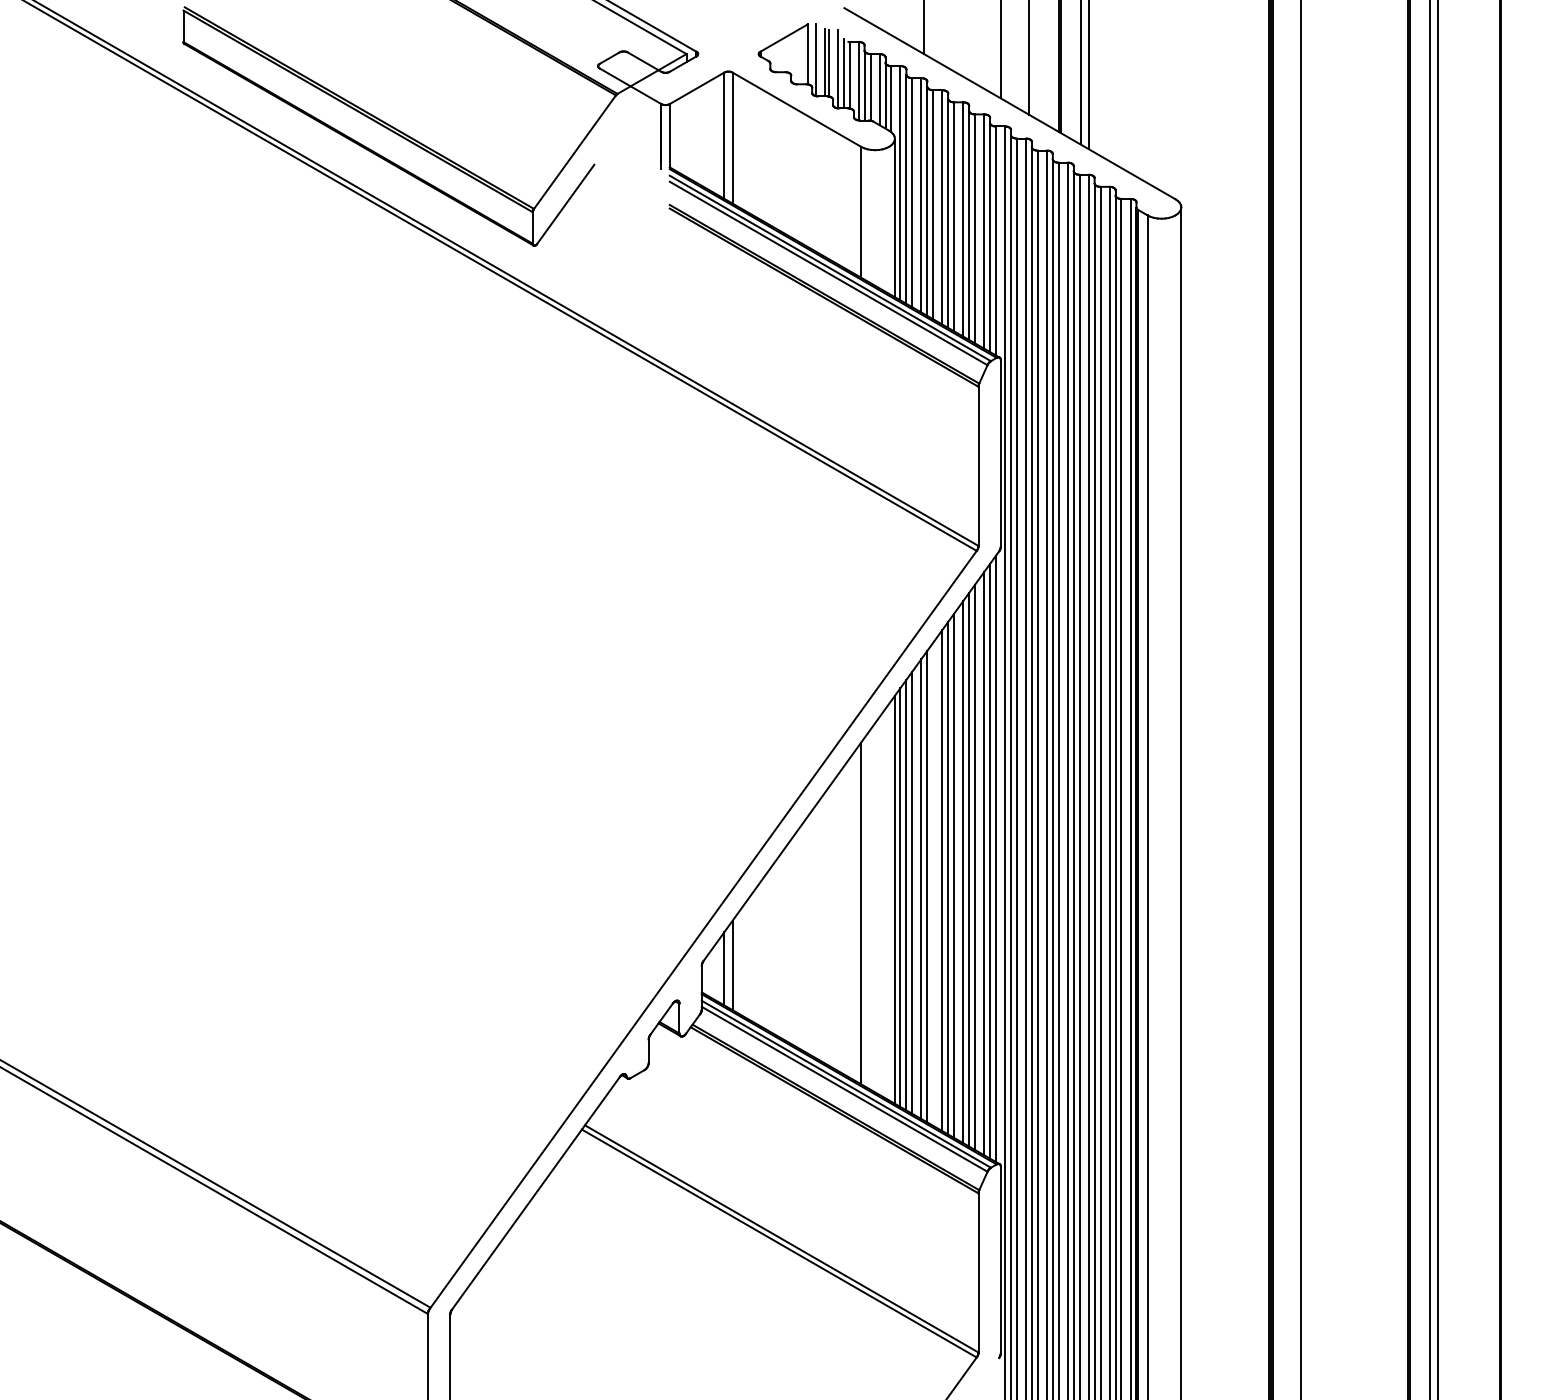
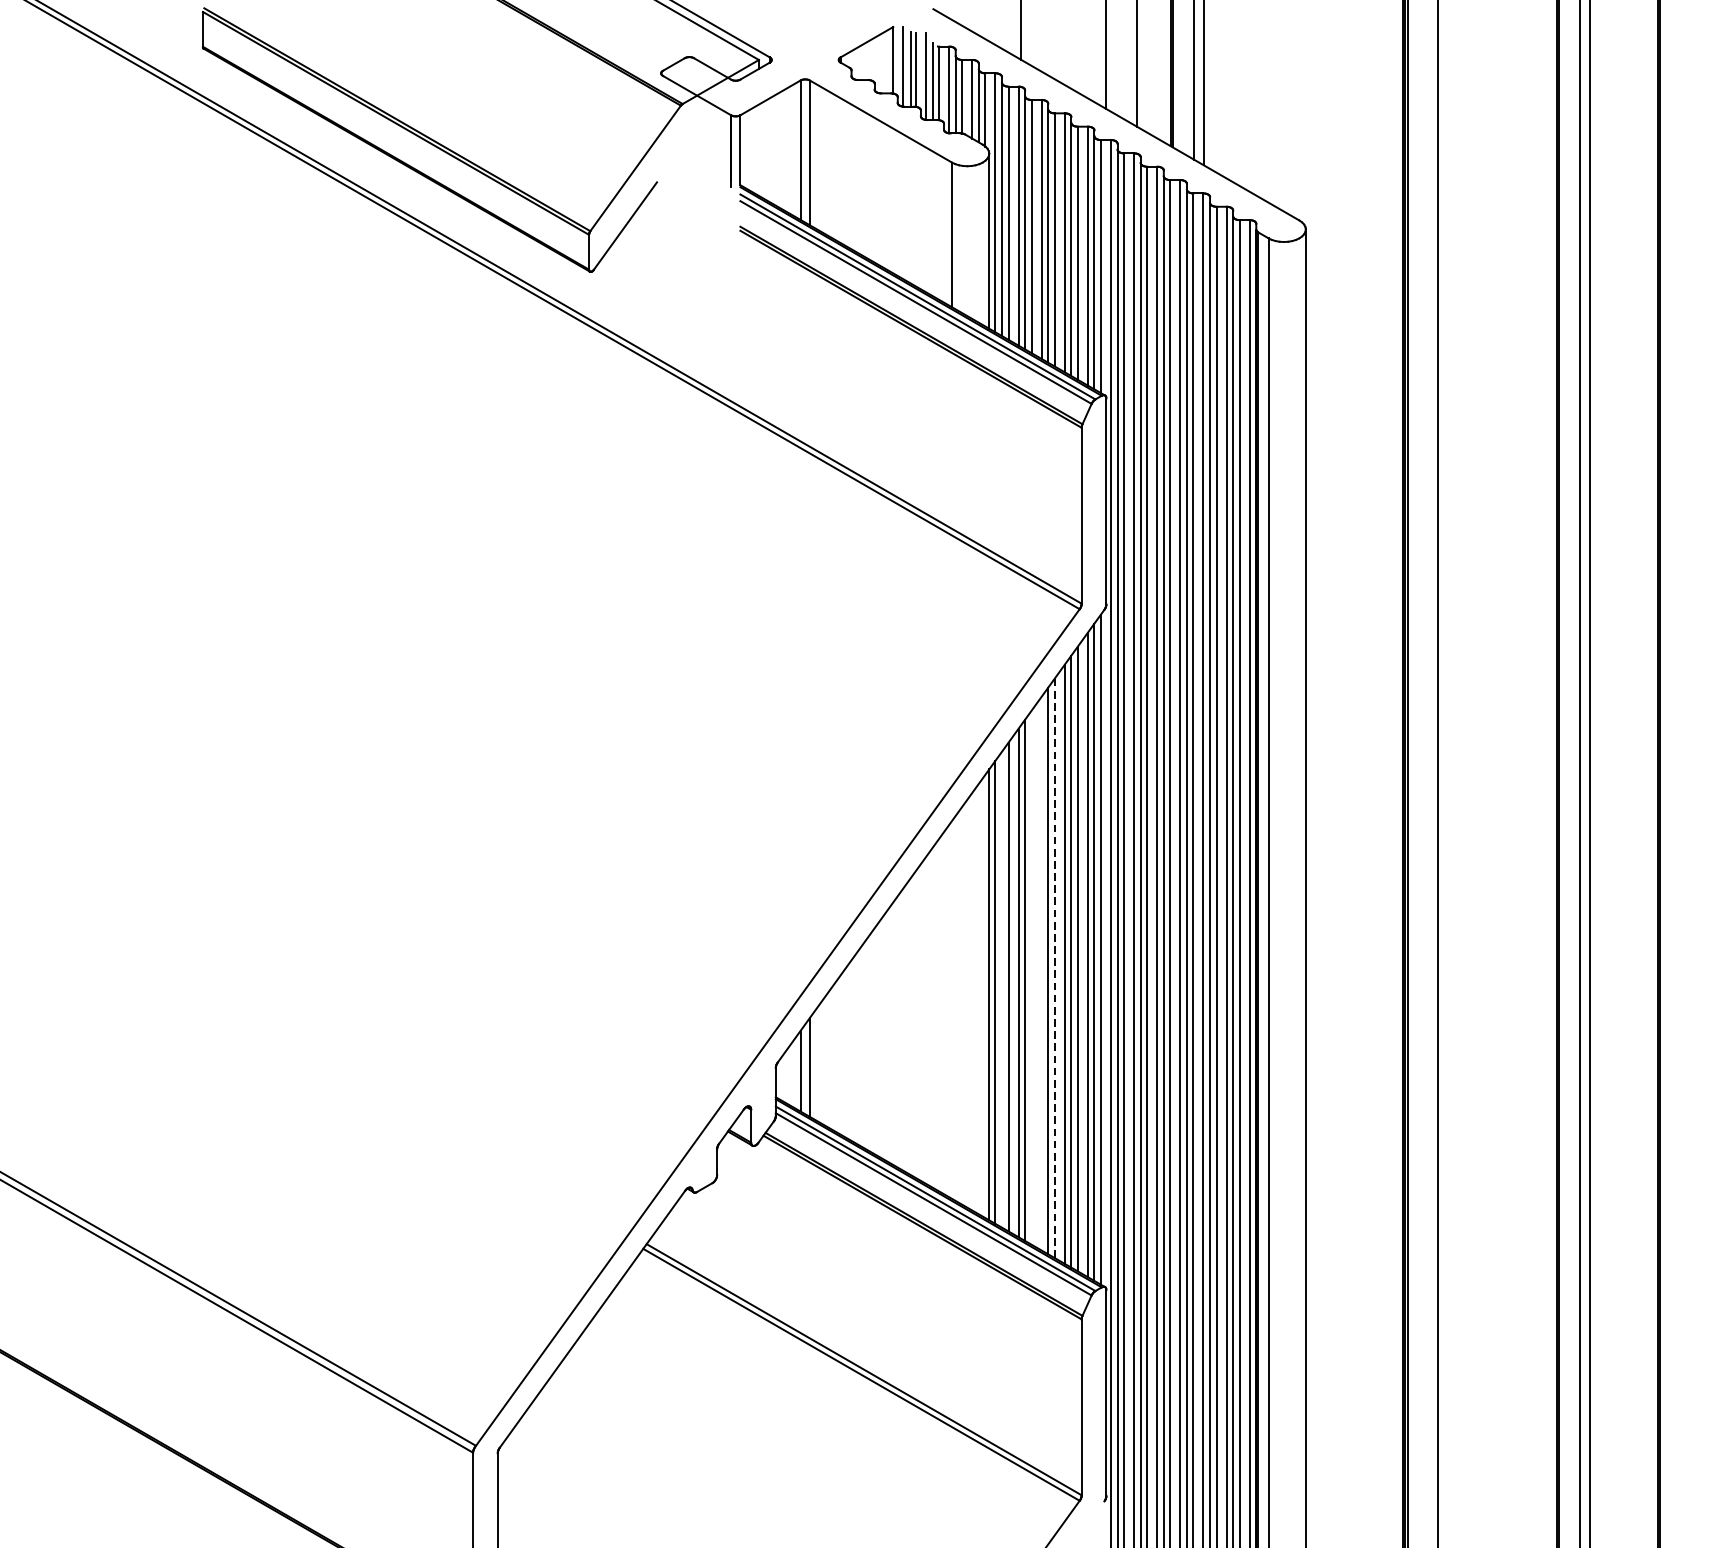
line: (954, 876) -> (1055, 969), solid -> dashed
line: (942, 880) -> (1041, 973), removed
line: (906, 894) -> (1002, 989), removed
line: (861, 913) -> (952, 1010), removed

